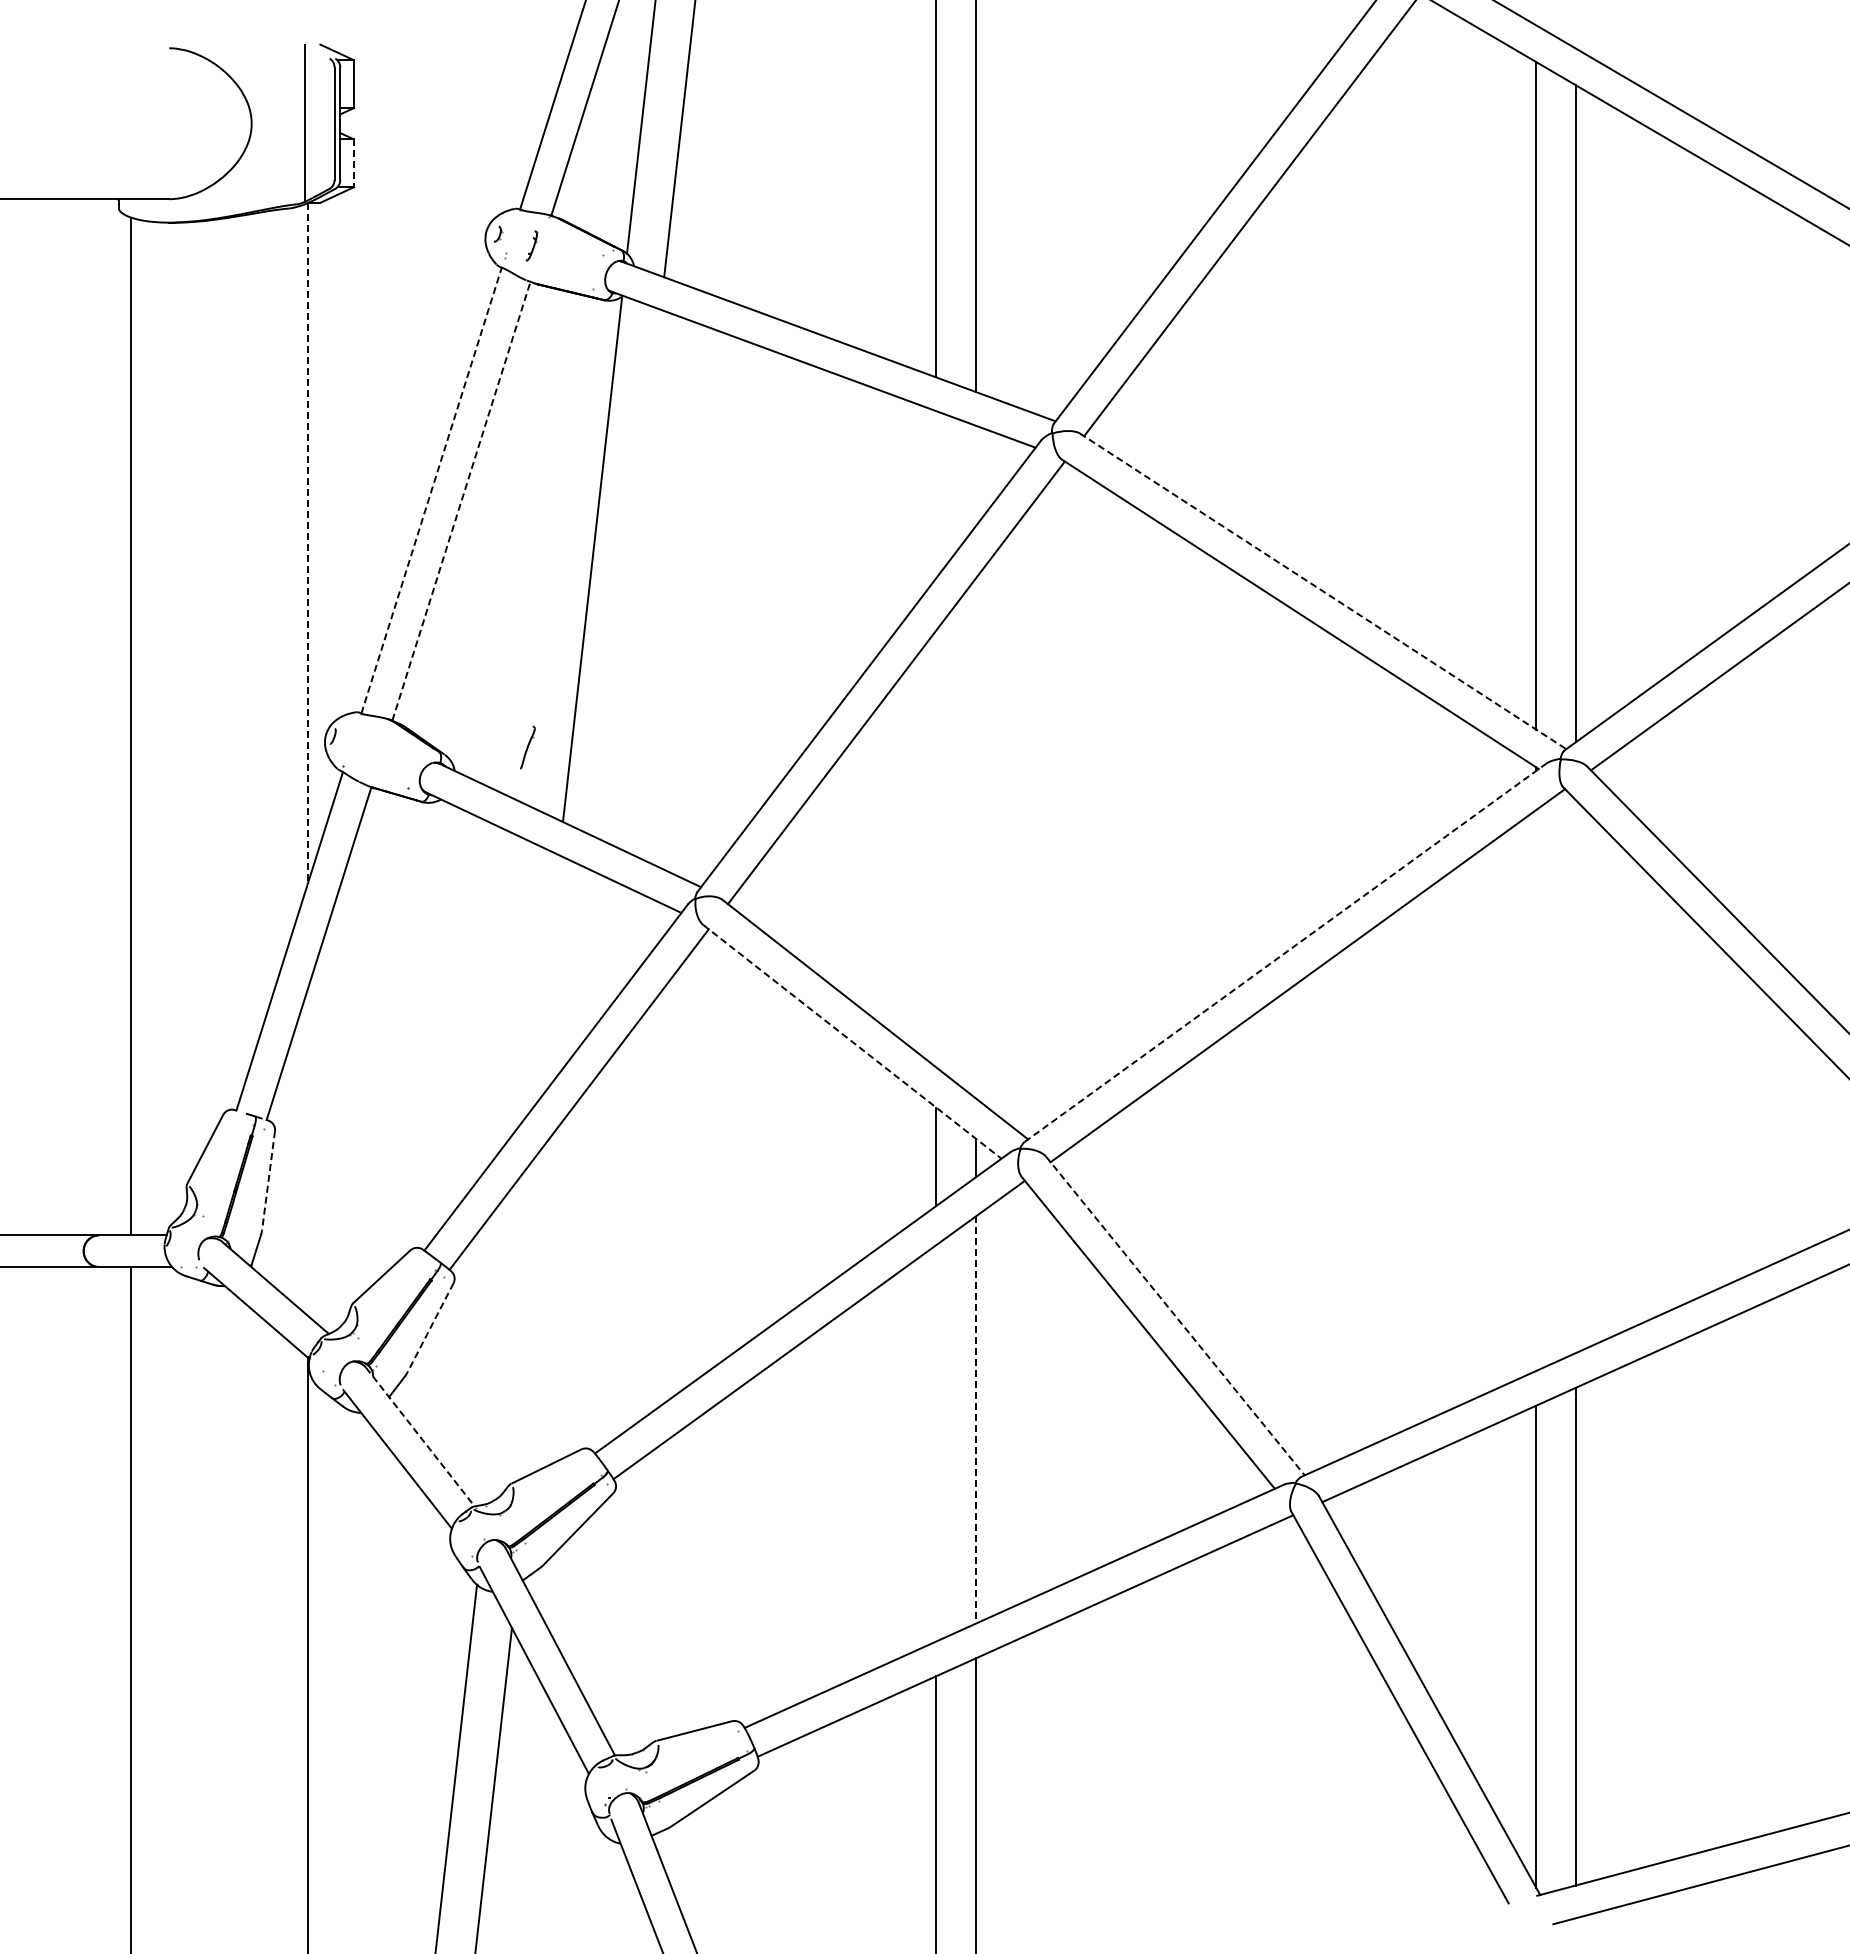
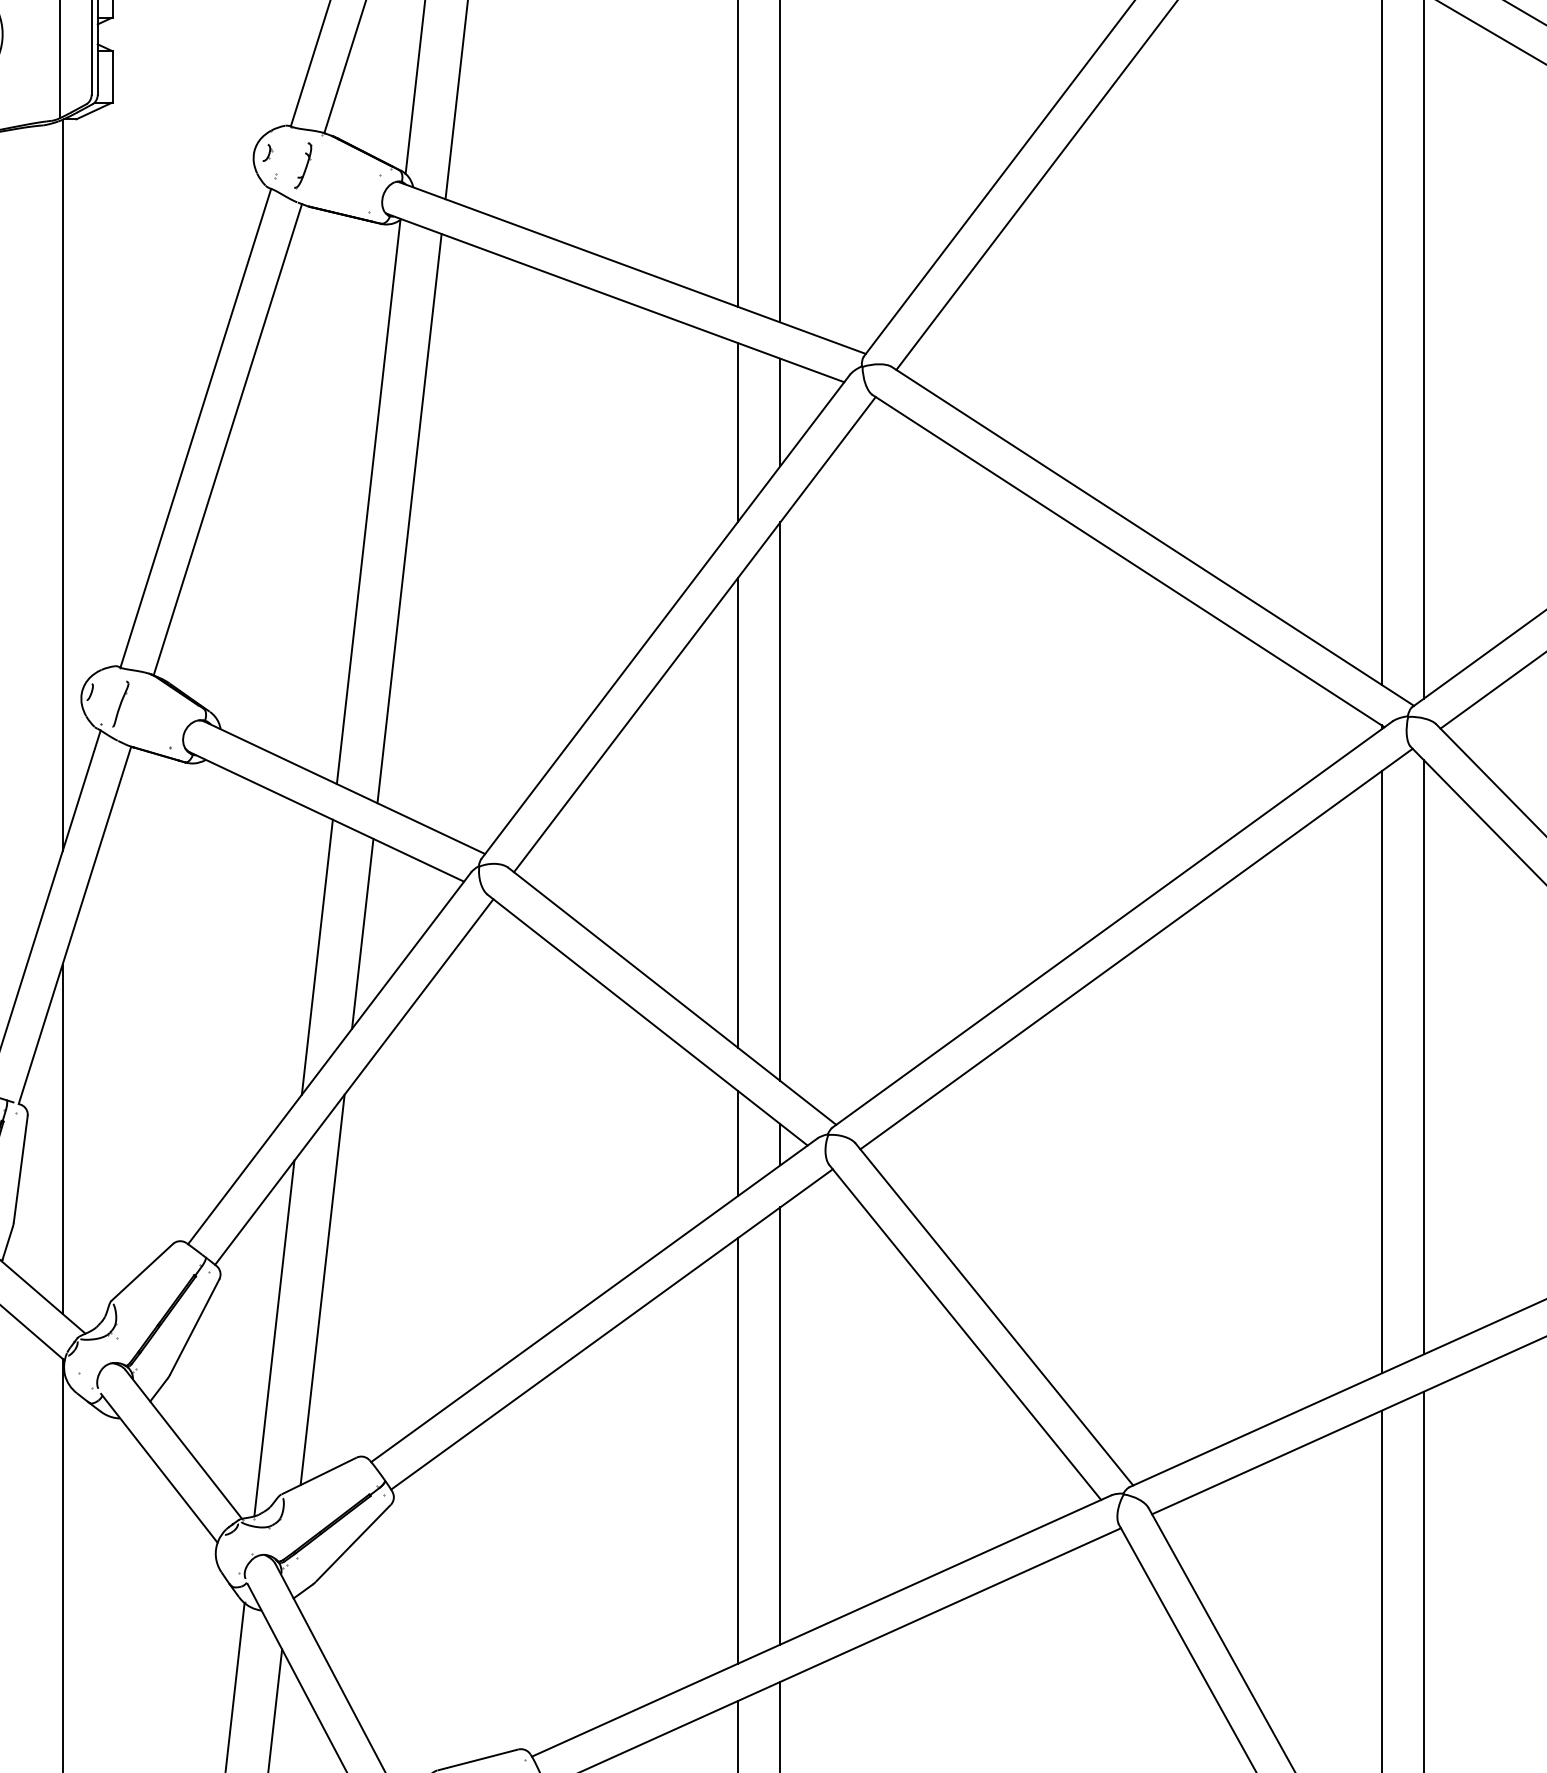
line: (354, 163) -> (113, 77), dashed -> solid
part: (531, 245) -> (303, 165), size x1.43
line: (976, 475) -> (780, 412), added
line: (431, 490) -> (195, 428), dashed -> solid
line: (936, 494) -> (737, 432), added
line: (461, 500) -> (227, 438), dashed -> solid
line: (307, 544) -> (62, 486), dashed -> solid
line: (630, 574) -> (409, 518), added
line: (1323, 591) -> (1153, 536), dashed -> solid
part: (527, 747) -> (120, 704), moved
line: (976, 838) -> (780, 801), added
line: (936, 848) -> (737, 812), added
line: (1285, 952) -> (1112, 924), dashed -> solid
line: (587, 961) -> (363, 933), added
line: (544, 983) -> (317, 957), added
line: (852, 1042) -> (647, 1020), dashed -> solid
line: (1575, 1076) -> (1423, 1057), added
line: (1536, 1090) -> (1382, 1072), added
line: (307, 1152) -> (62, 1138), added
line: (268, 1180) -> (20, 1168), dashed -> solid
line: (549, 1292) -> (322, 1289), added
line: (1175, 1316) -> (994, 1314), dashed -> solid
line: (430, 1327) -> (194, 1326), dashed -> solid
line: (504, 1338) -> (274, 1338), added
line: (976, 1419) -> (780, 1425), dashed -> solid
line: (420, 1437) -> (183, 1444), dashed -> solid
line: (936, 1443) -> (737, 1451), added

